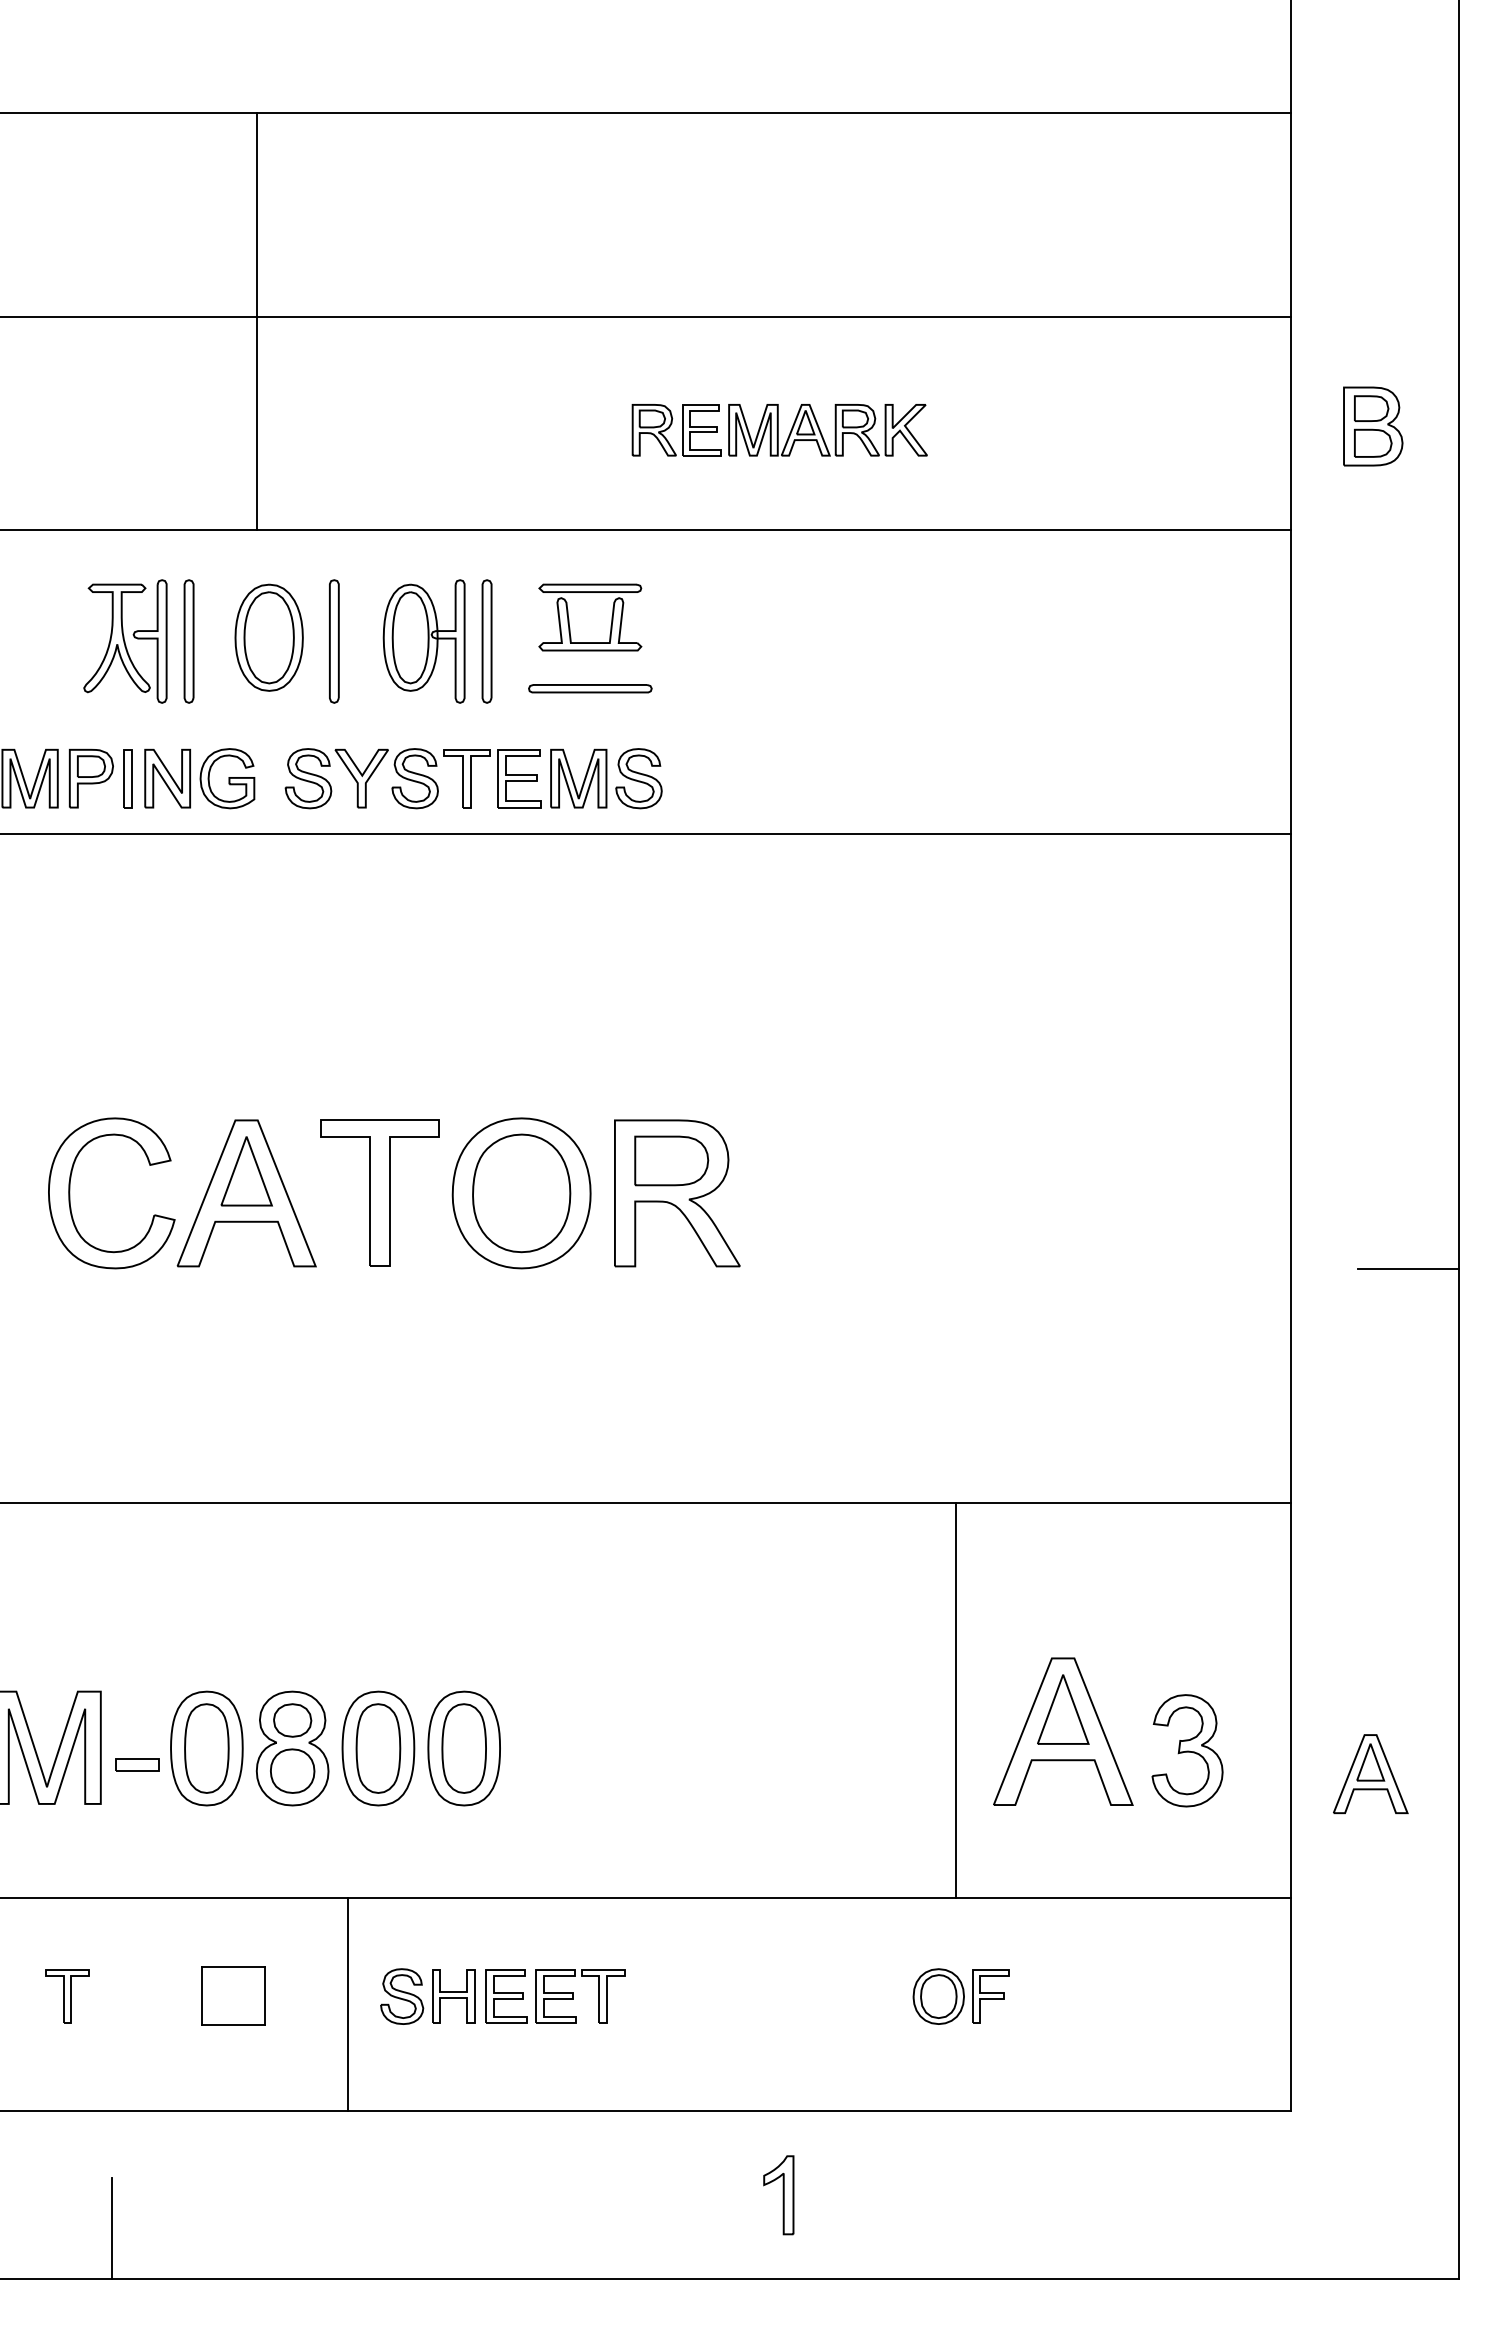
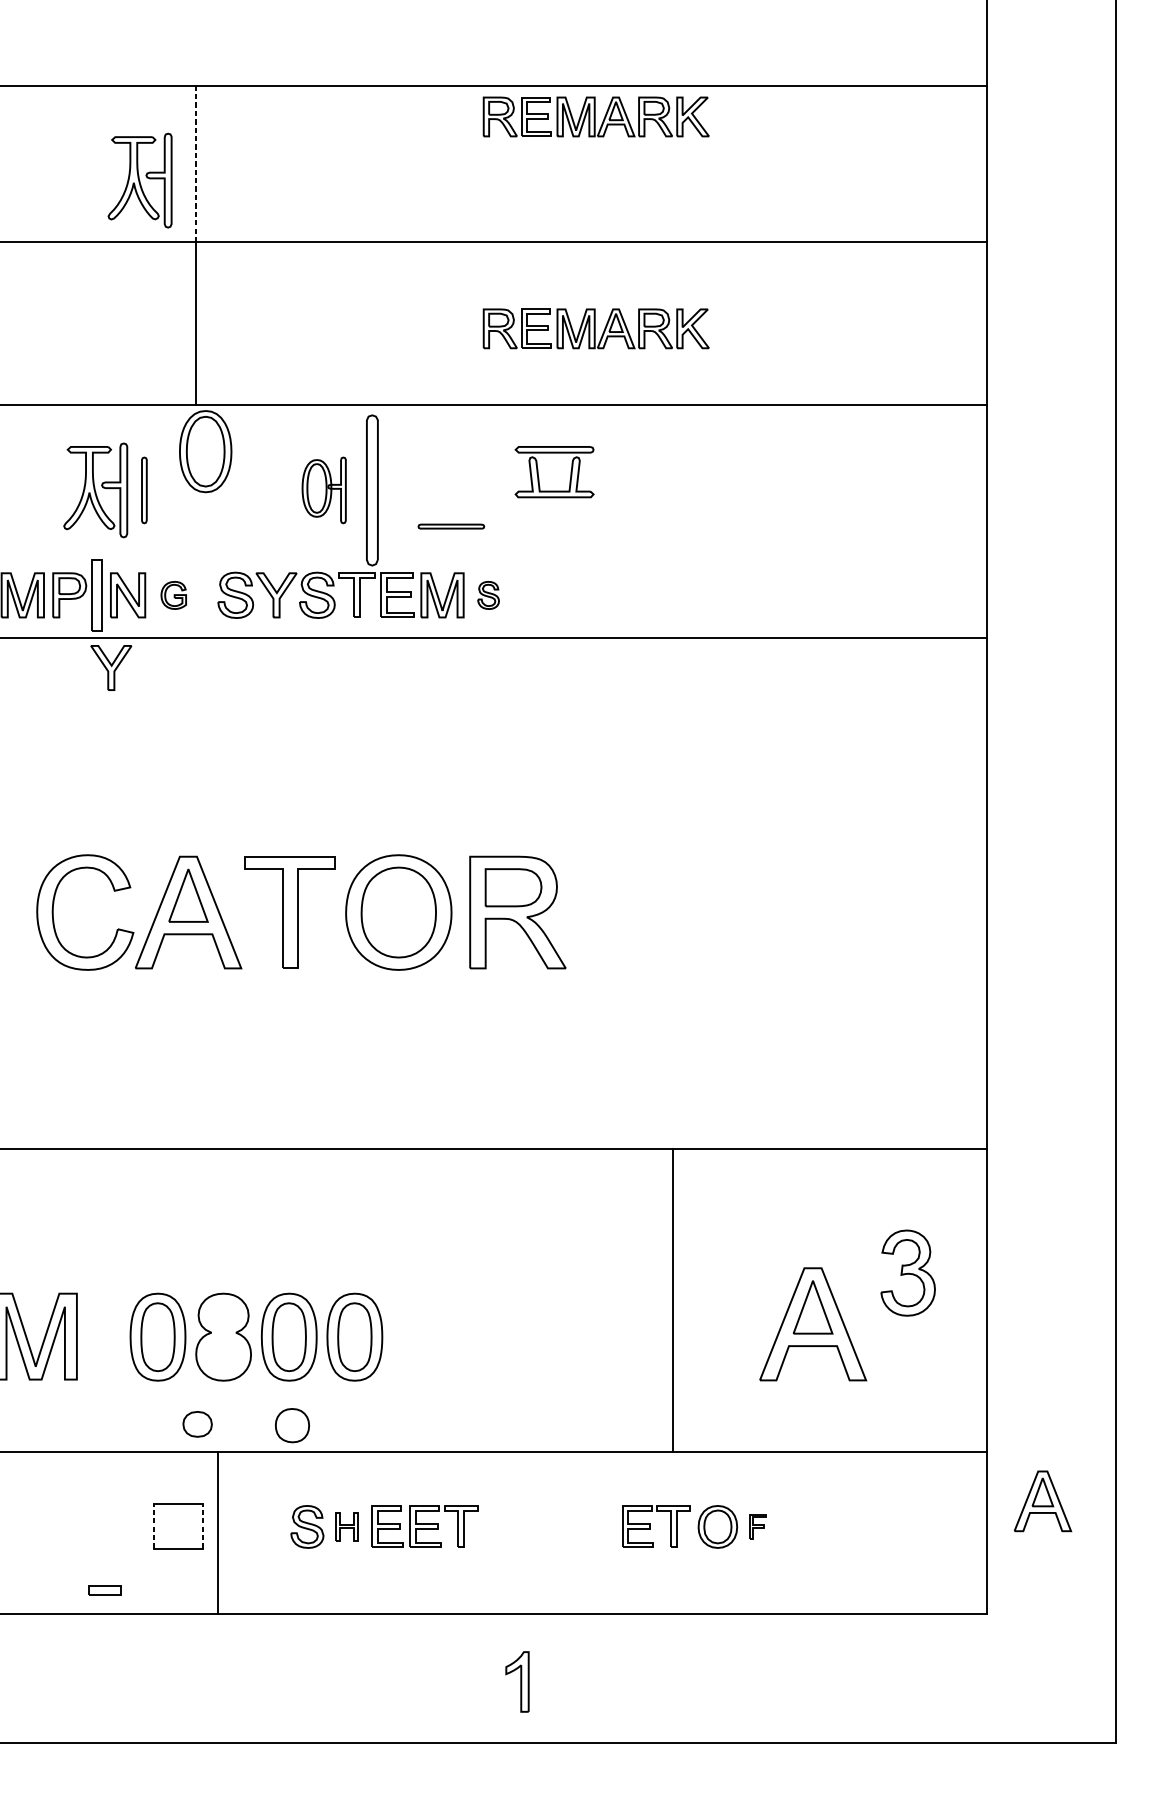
part: (779, 153) -> (596, 117), added
line: (256, 215) -> (195, 164), solid -> dashed
part: (183, 236) -> (140, 180), added
part: (1373, 426) -> (1050, 325), removed
part: (611, 617) -> (570, 472), moved
part: (268, 637) -> (205, 451), moved
part: (188, 641) -> (143, 490), size x0.7
part: (334, 641) -> (255, 490), removed
part: (423, 641) -> (323, 490), size x0.7
part: (486, 641) -> (371, 490), size x1.6
part: (590, 688) -> (451, 526), size x0.7
part: (127, 778) -> (97, 595), size x1.6
part: (227, 778) -> (173, 595), size x0.6
part: (638, 778) -> (488, 595), size x0.6
part: (145, 873) -> (111, 667), added
line: (1408, 1268) -> (1077, 970), removed
line: (956, 1700) -> (673, 1300), moved
part: (292, 1720) -> (197, 1424), moved
part: (1187, 1750) -> (908, 1272), moved
part: (137, 1764) -> (104, 1590), moved
part: (292, 1770) -> (292, 1425), moved
part: (1370, 1774) -> (1042, 1501), moved
line: (201, 1995) -> (153, 1526), solid -> dashed
line: (265, 1995) -> (202, 1526), solid -> dashed
part: (67, 1996) -> (51, 1526), removed
part: (453, 1996) -> (346, 1526), size x0.7
part: (851, 1996) -> (651, 1526), added
part: (990, 1996) -> (757, 1526), size x0.6
line: (348, 2004) -> (218, 1532), moved
part: (778, 2195) -> (517, 1682), moved
line: (111, 2228) -> (85, 1704), removed

